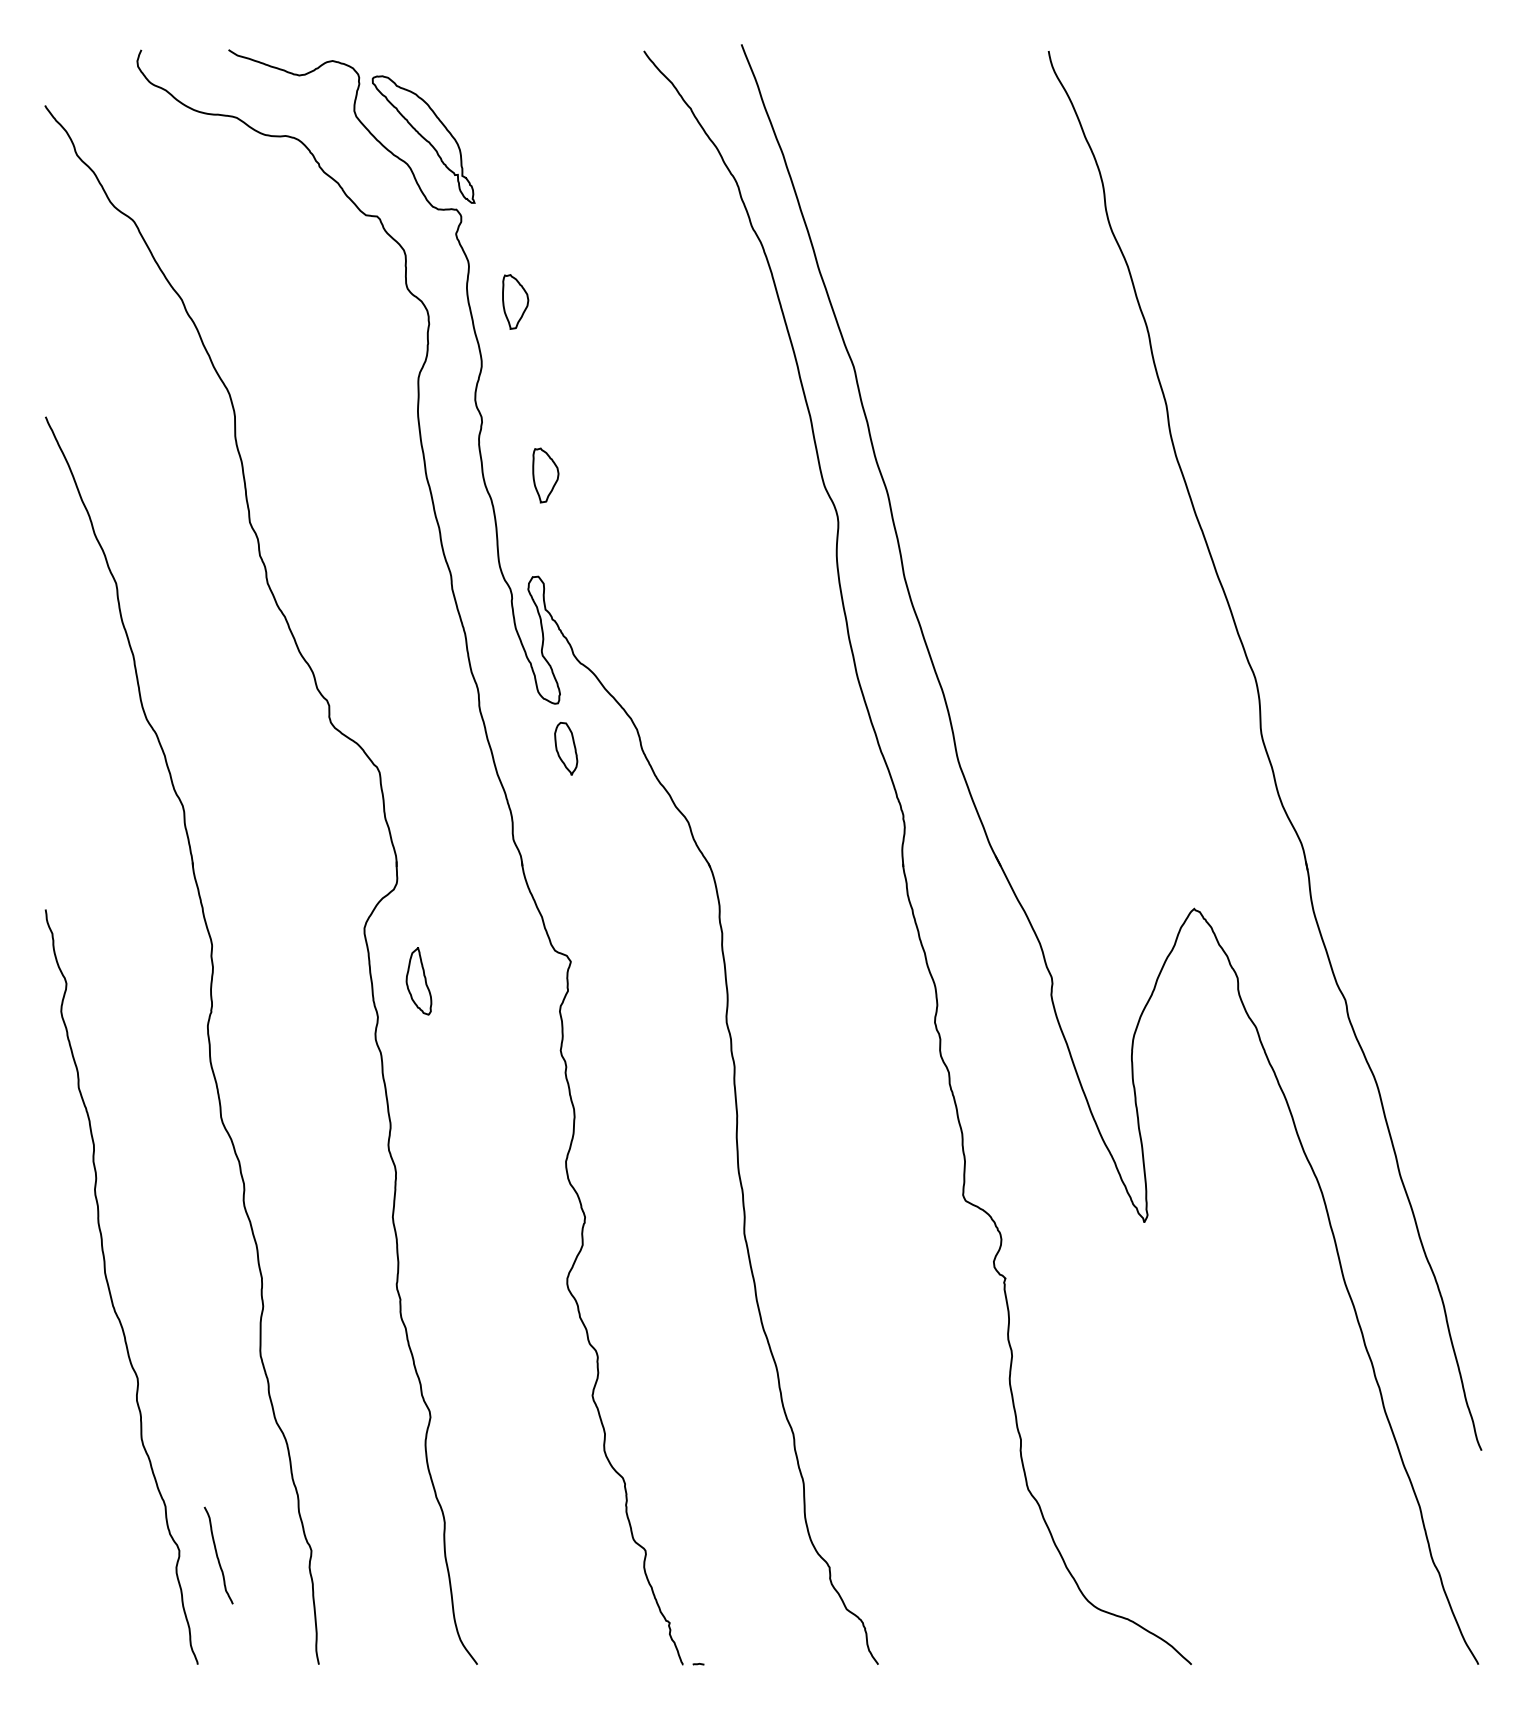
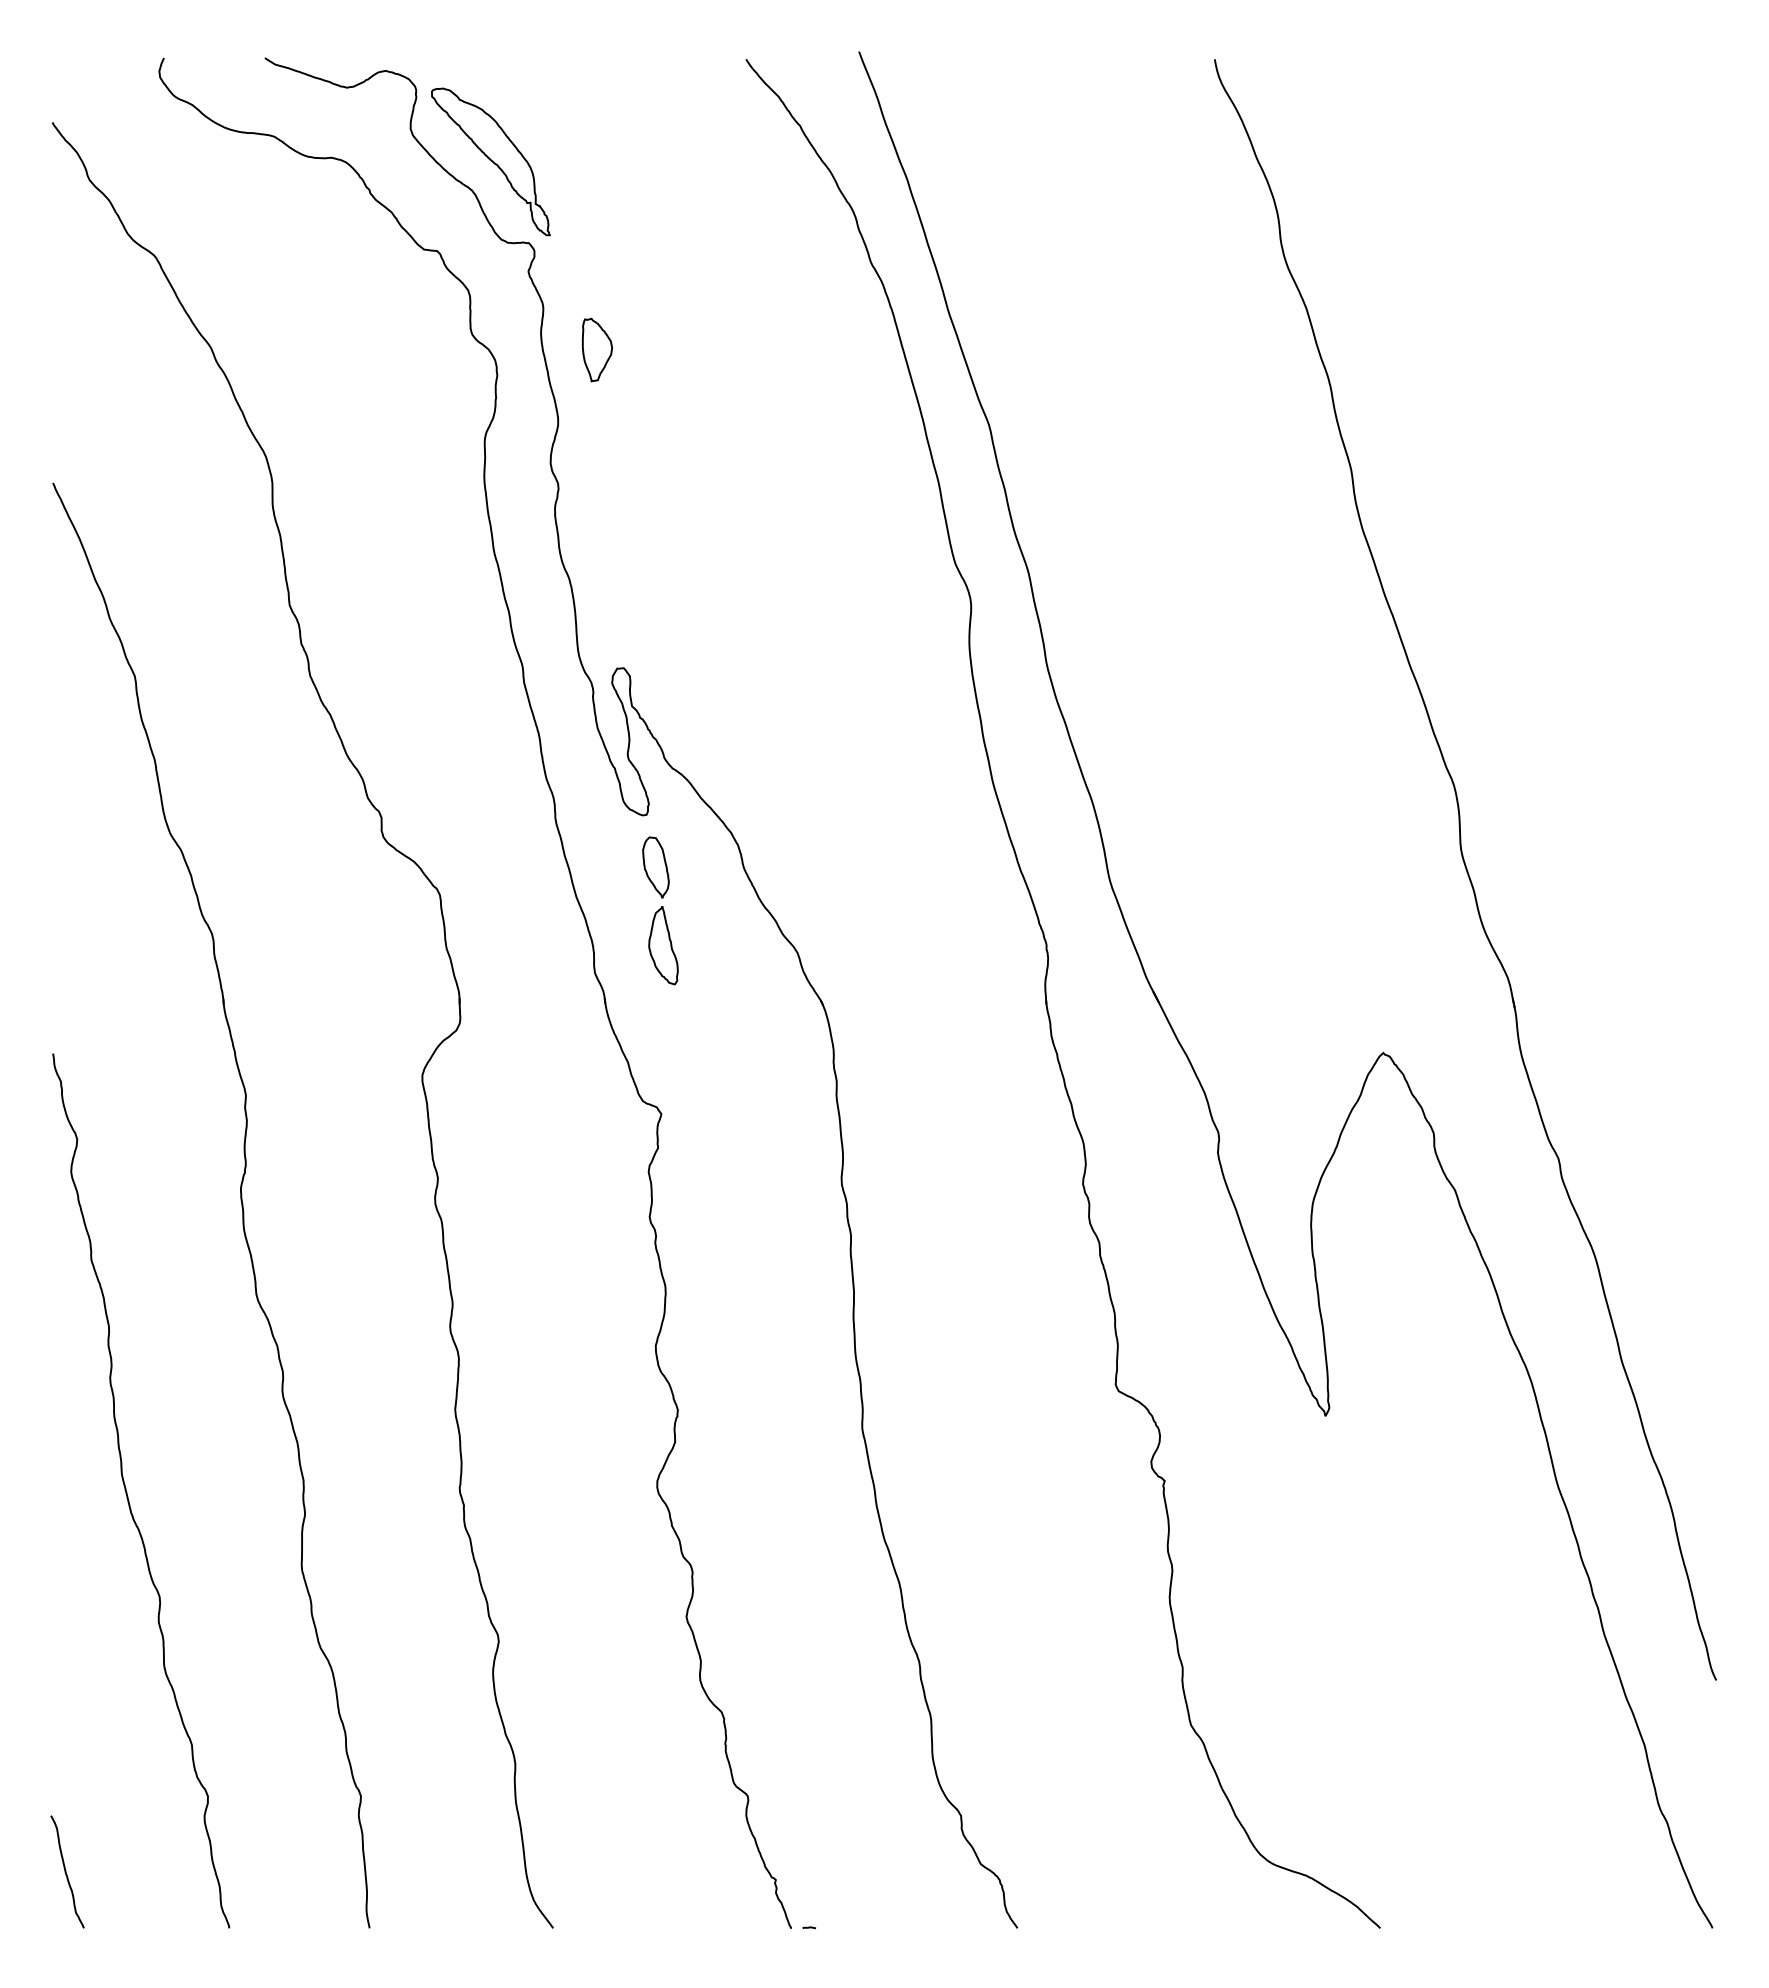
part: (545, 475) -> (631, 550), removed
part: (419, 981) -> (663, 945), moved
curve: (217, 1555) -> (66, 1871), moved

